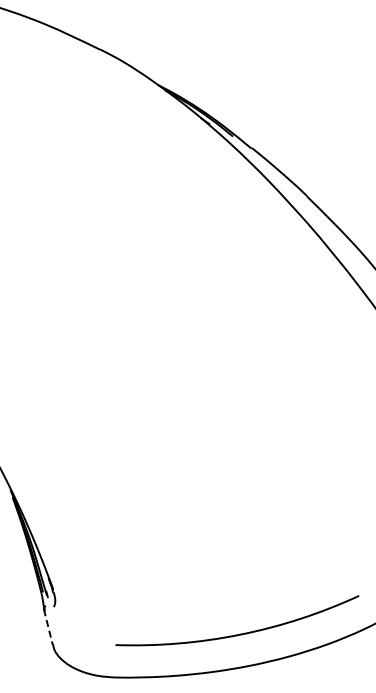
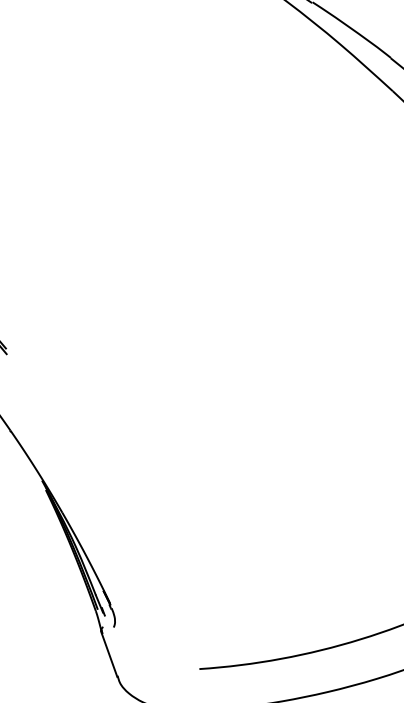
line: (48, 627) -> (109, 654), dashed -> solid

